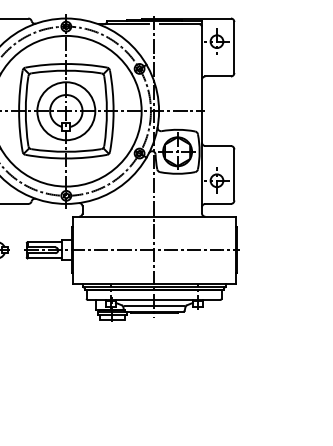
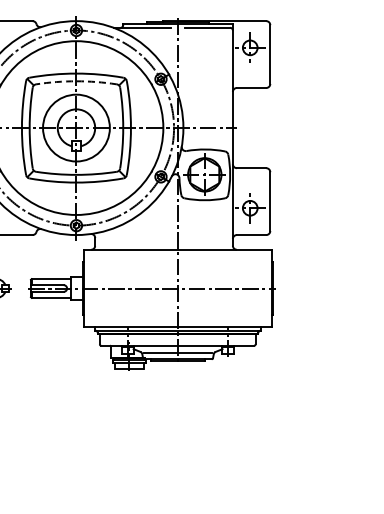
arc: (66, 70) -> (76, 81), solid -> dashed

